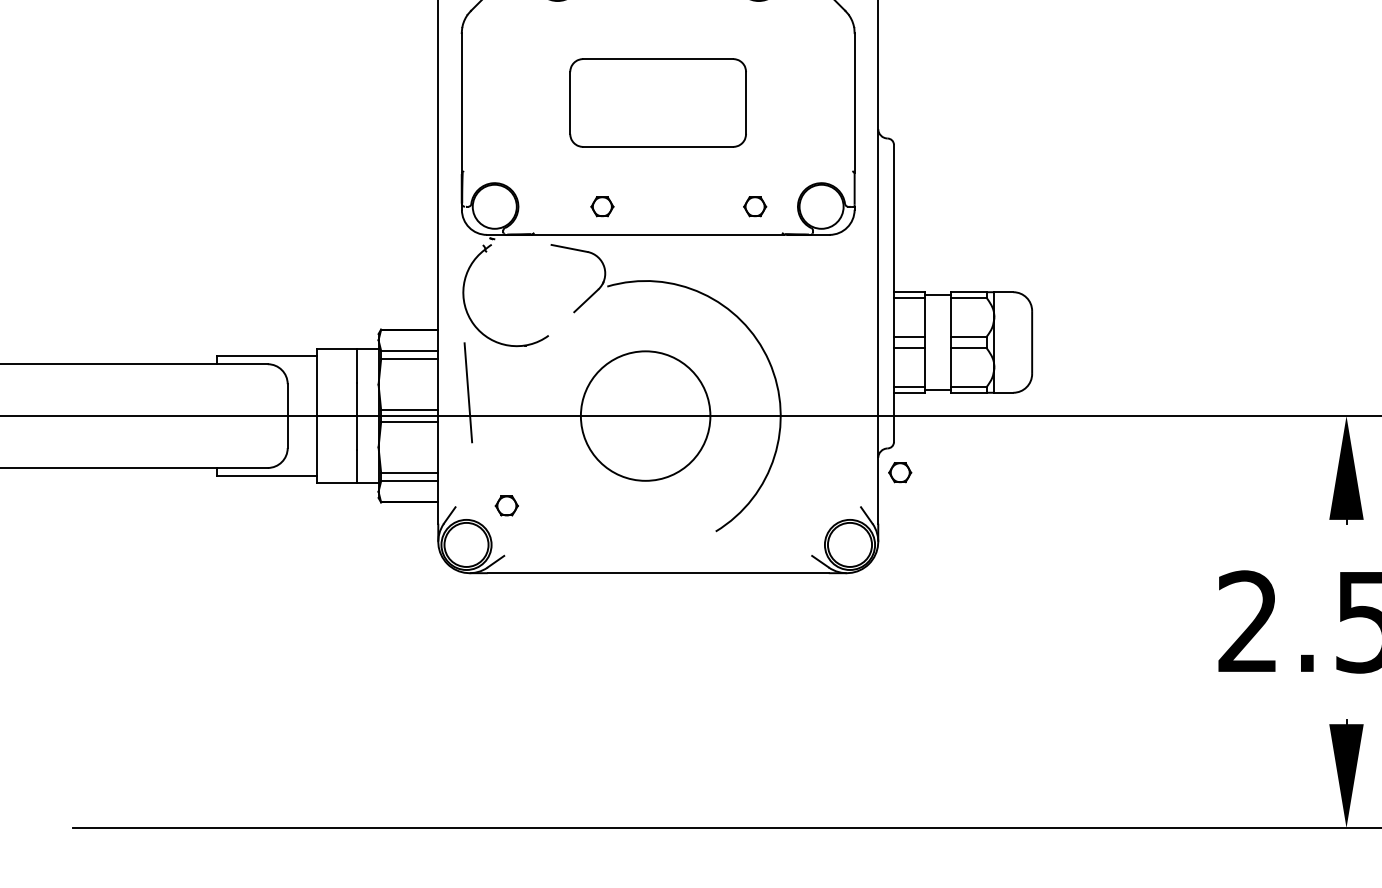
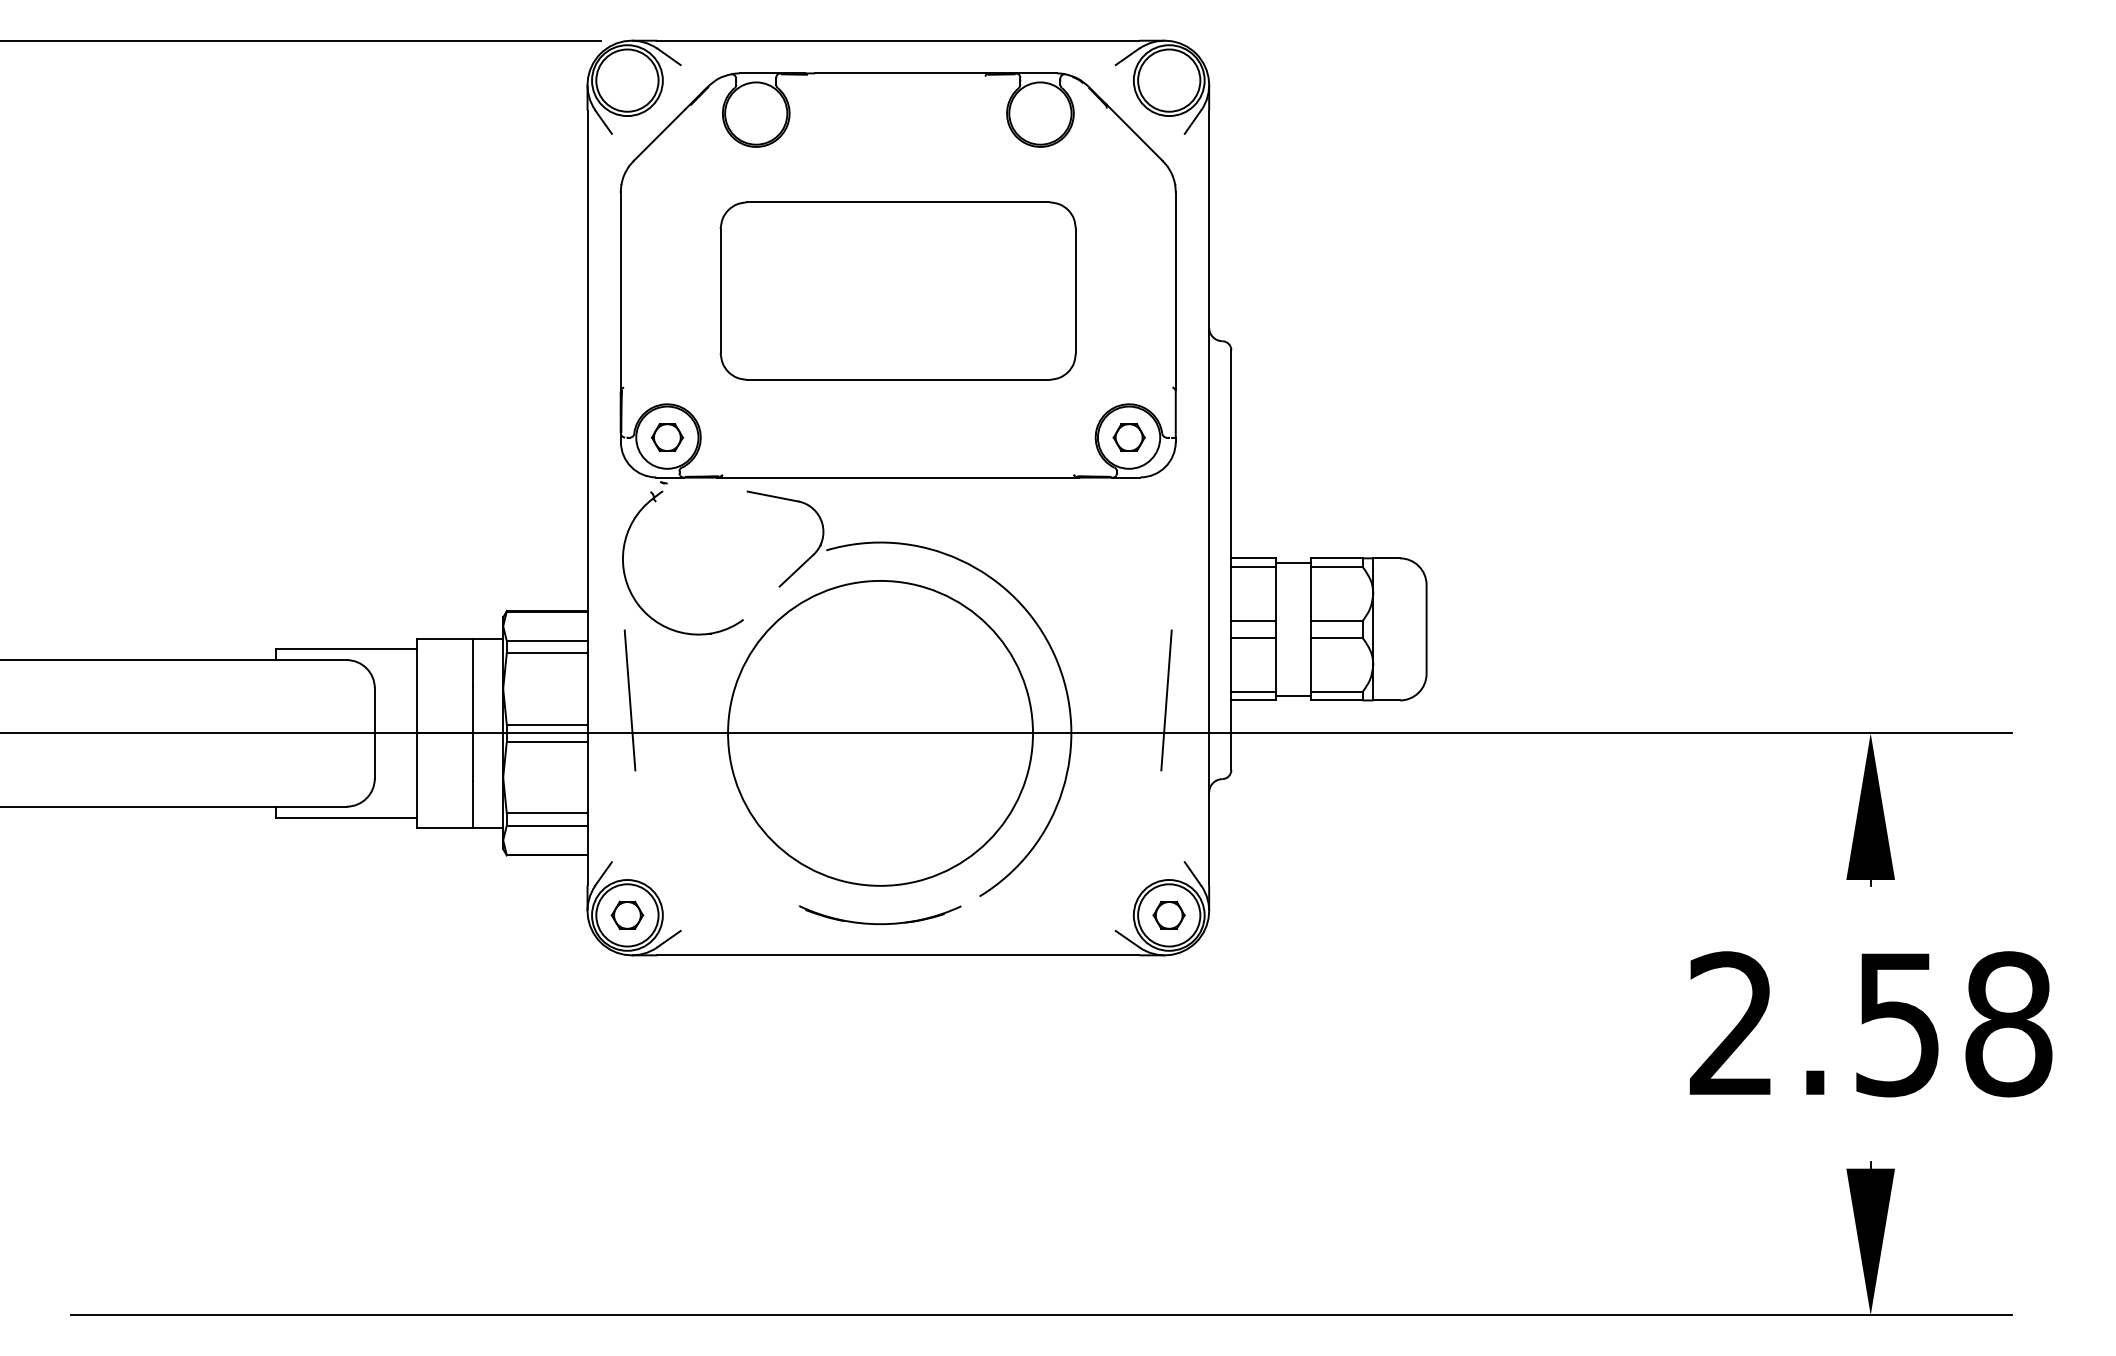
part: (657, 102) -> (897, 290), size x1.43
part: (602, 206) -> (667, 437), moved
part: (754, 206) -> (1128, 437), moved
line: (848, 392) -> (1166, 700), added
circle: (645, 415) -> (880, 732), size x1.67
part: (899, 472) -> (1168, 914), moved
part: (506, 505) -> (627, 914), moved
part: (644, 550) -> (879, 923), added

